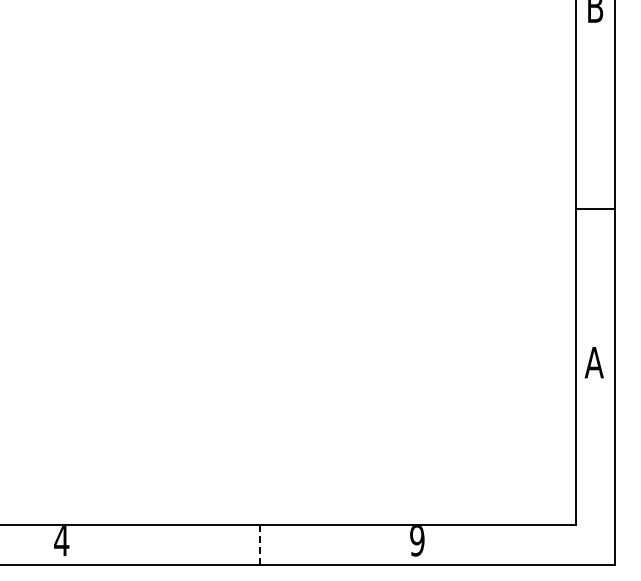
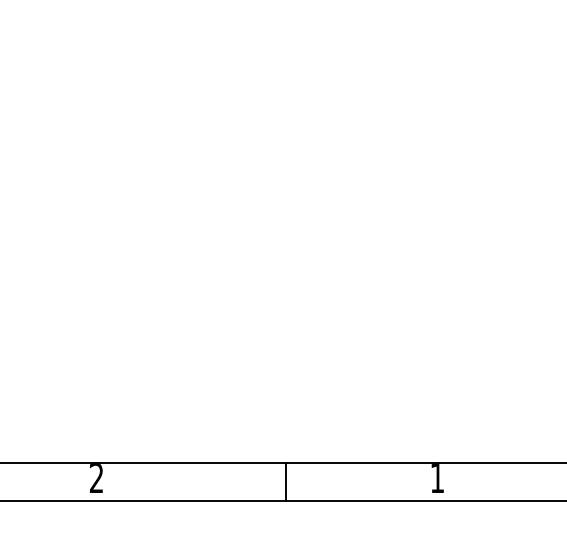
text: (61, 541) -> (96, 478), 4 -> 2
text: (417, 541) -> (437, 478), 9 -> 1
line: (259, 544) -> (286, 481), dashed -> solid

